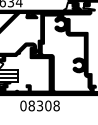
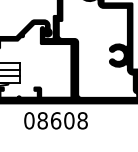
text: (39, 105) -> (55, 120), 08308 -> 08608

